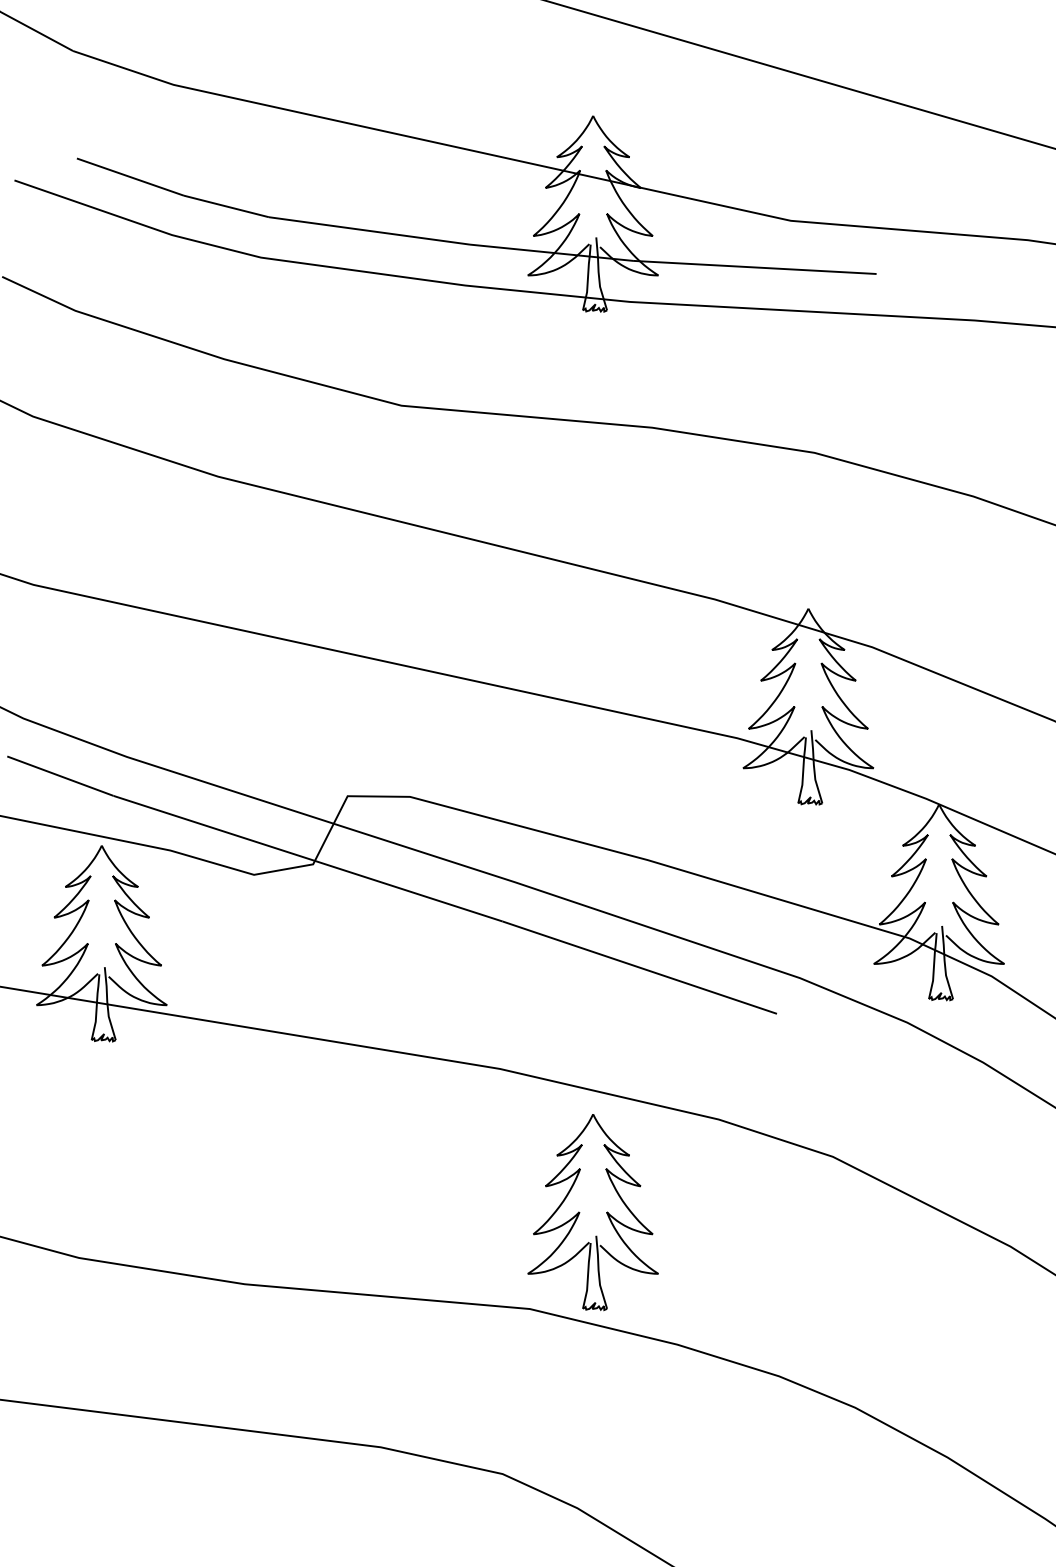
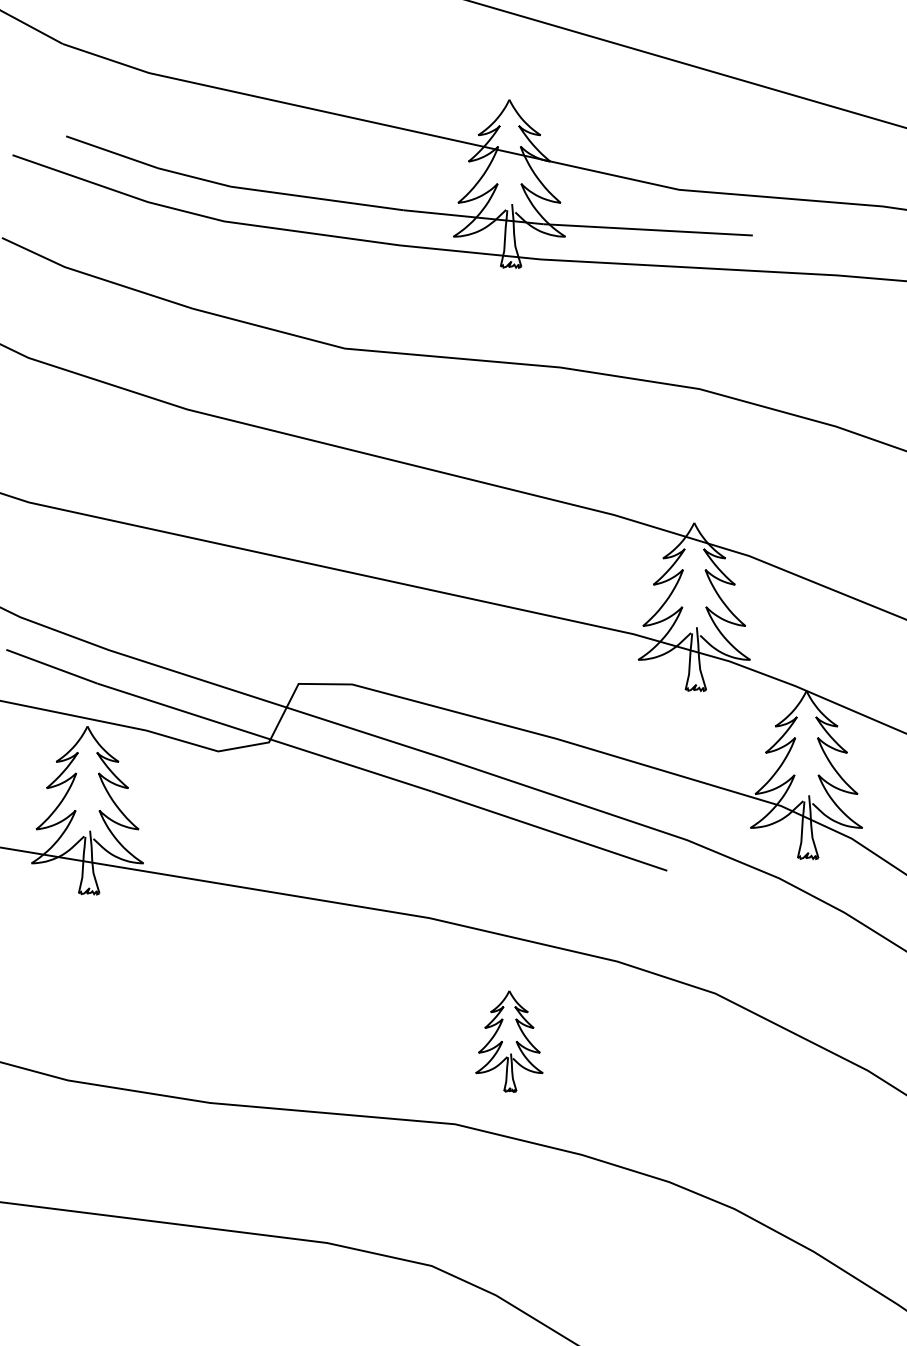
part: (592, 1212) -> (508, 1041), size x0.6

